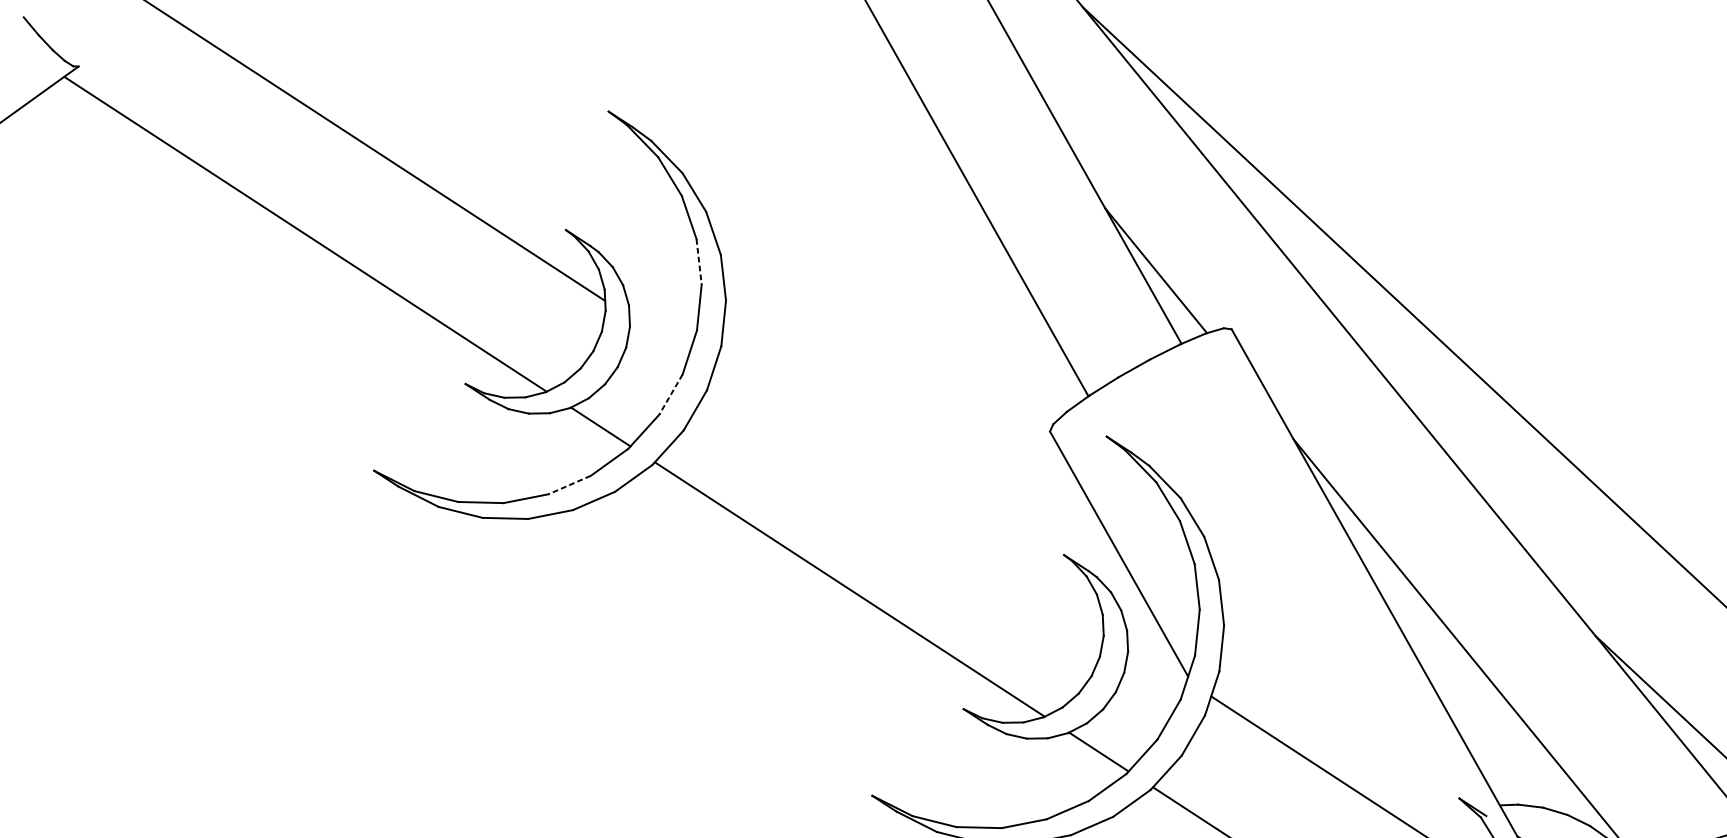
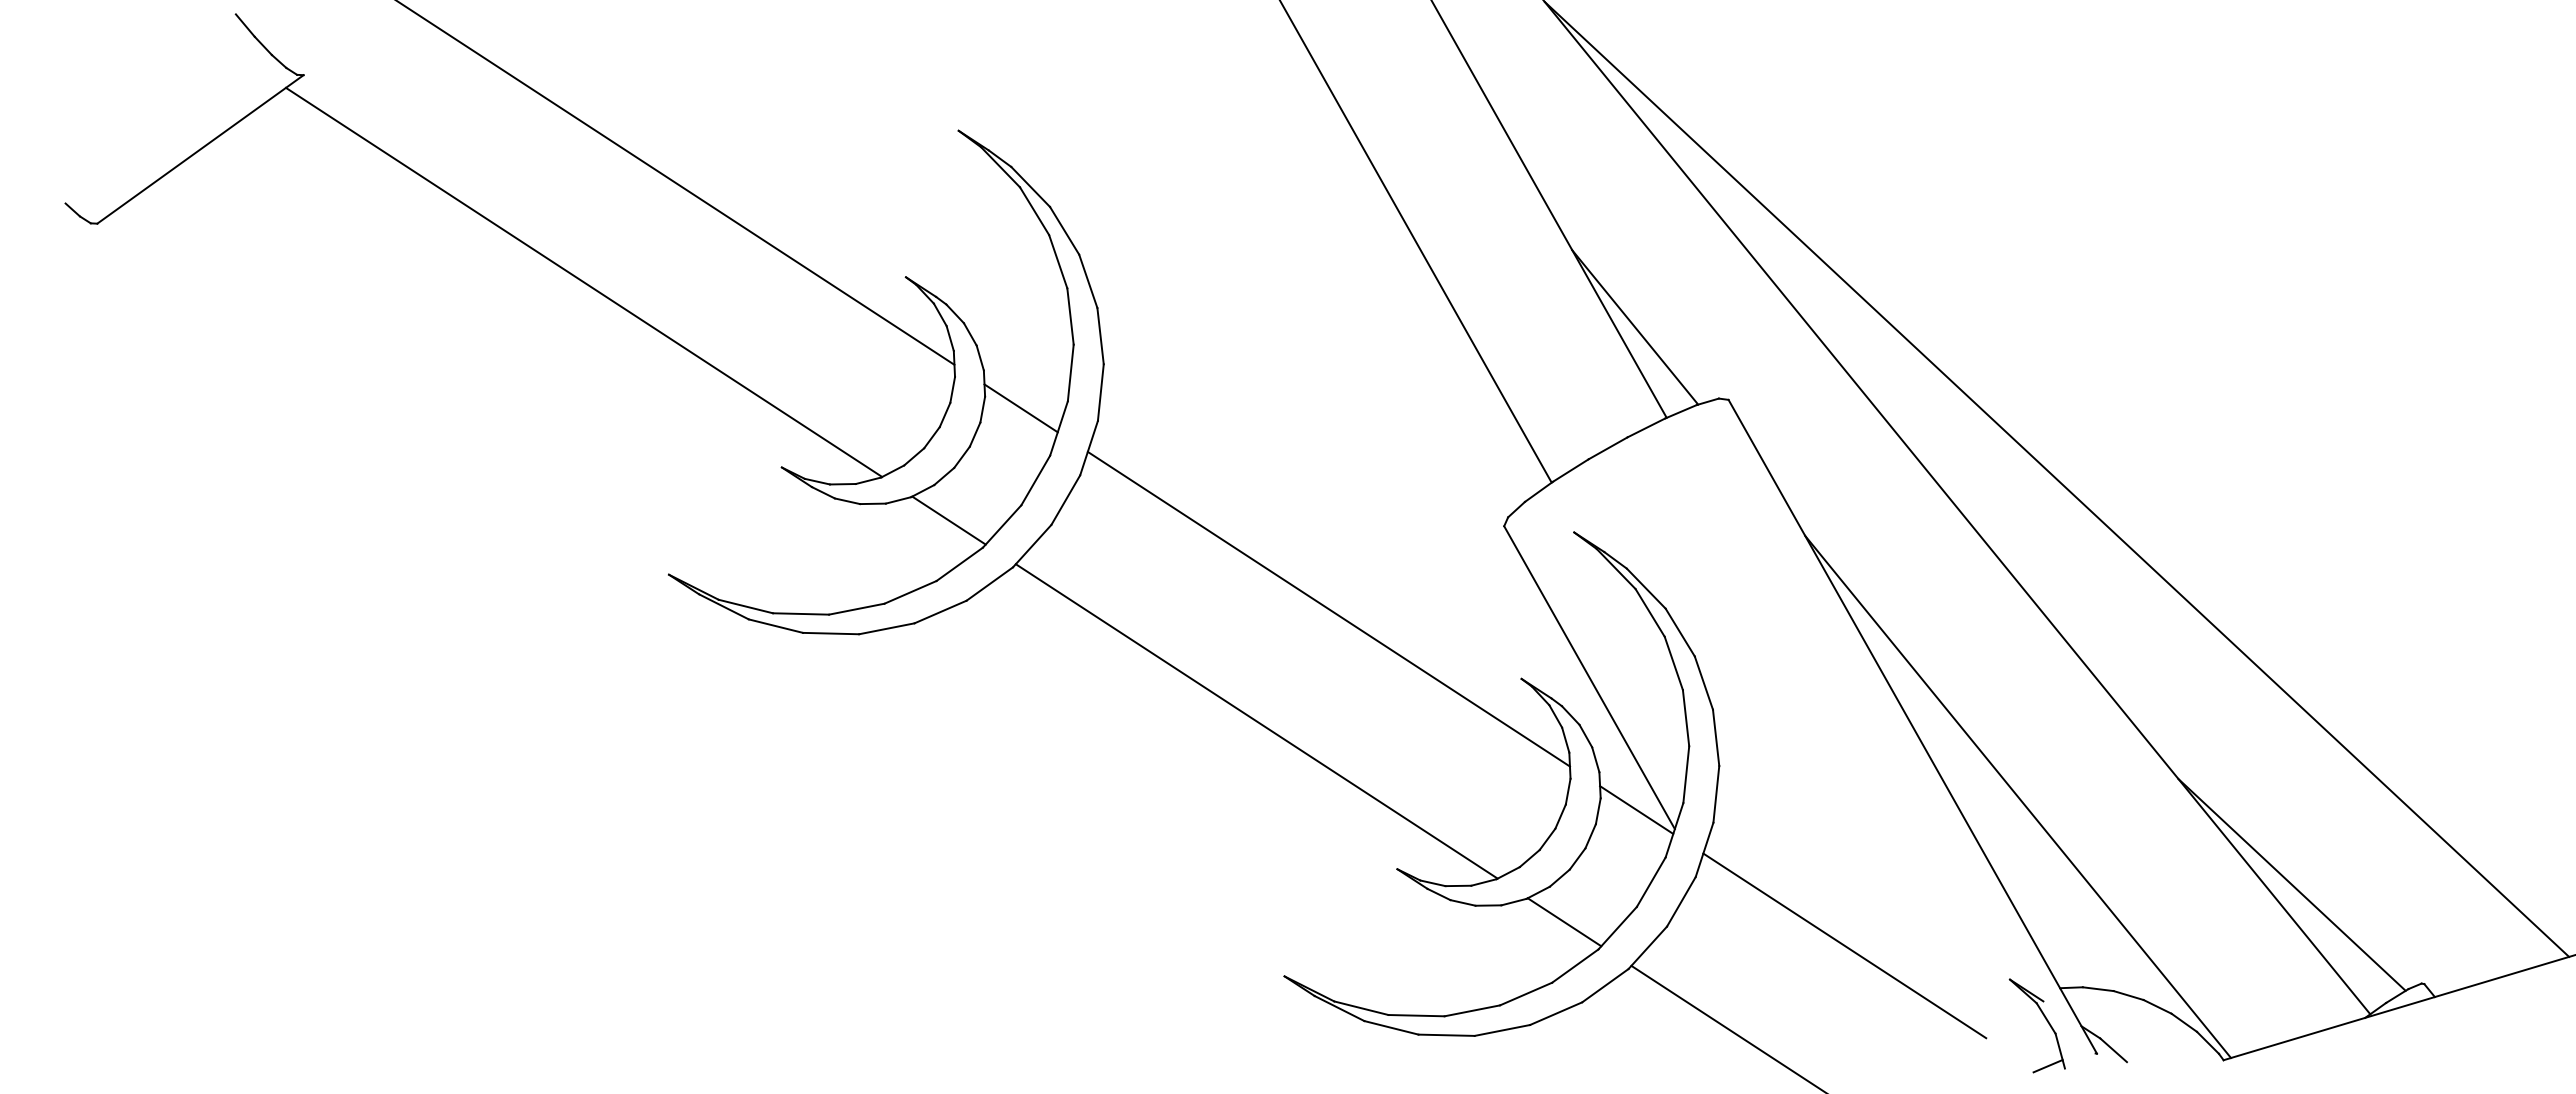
line: (699, 262) -> (1070, 317), dashed -> solid
line: (658, 336) -> (1020, 408), added
line: (670, 394) -> (1035, 480), dashed -> solid
line: (569, 485) -> (910, 592), dashed -> solid
line: (907, 498) -> (1328, 608), added
line: (1157, 660) -> (1636, 809), added

